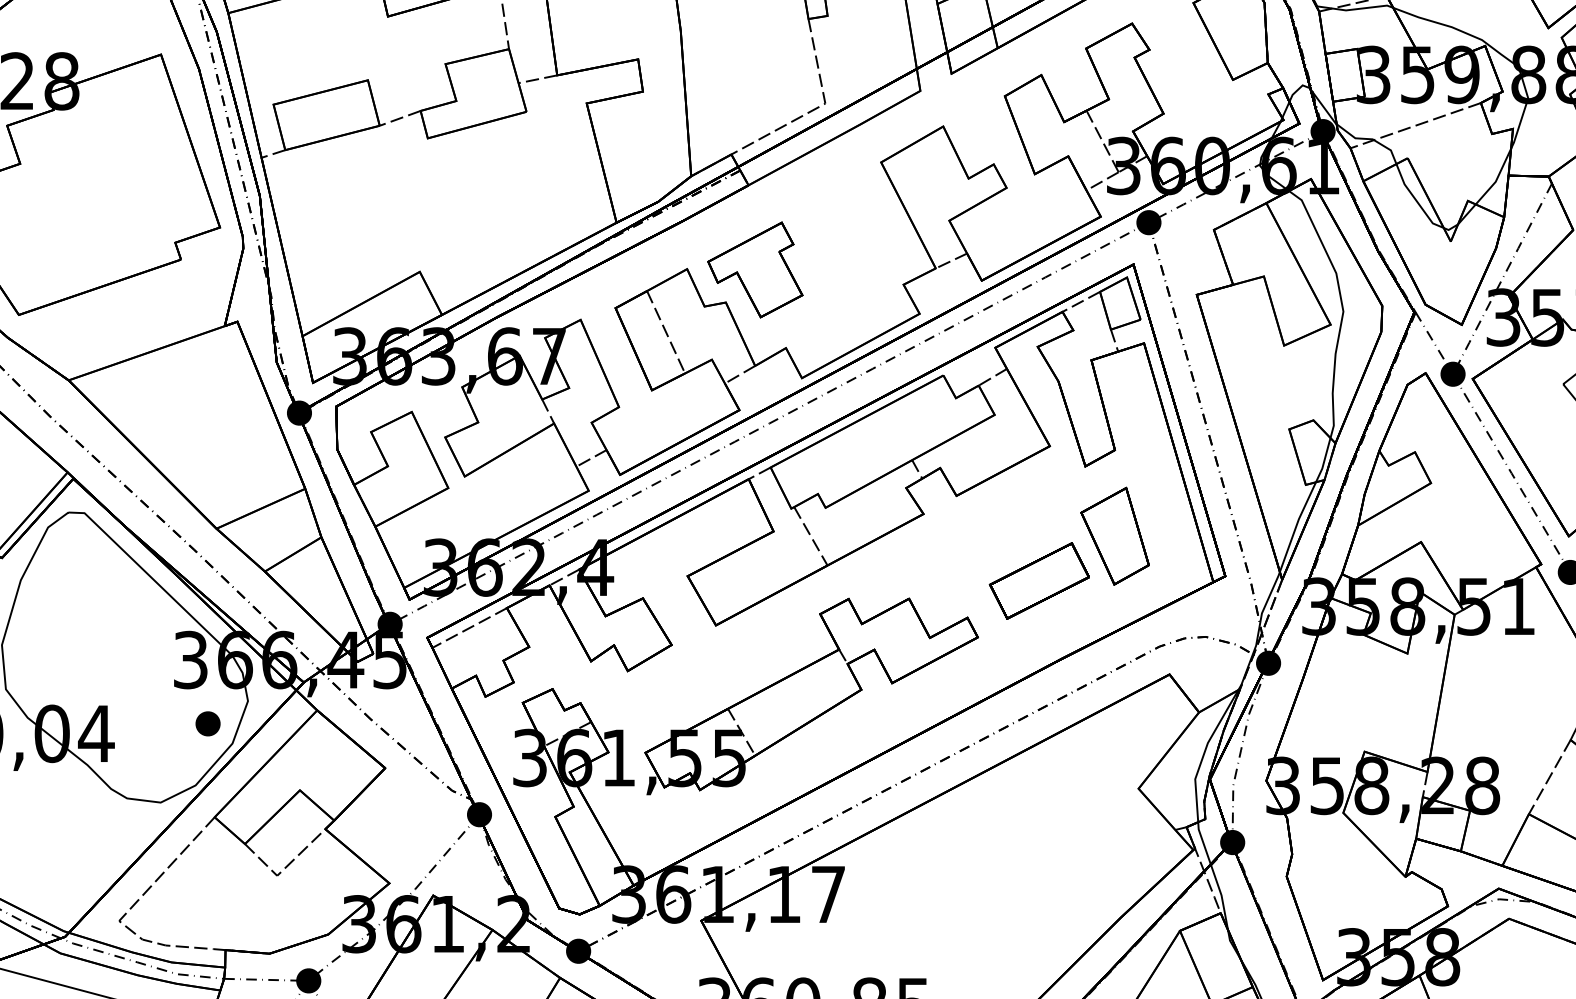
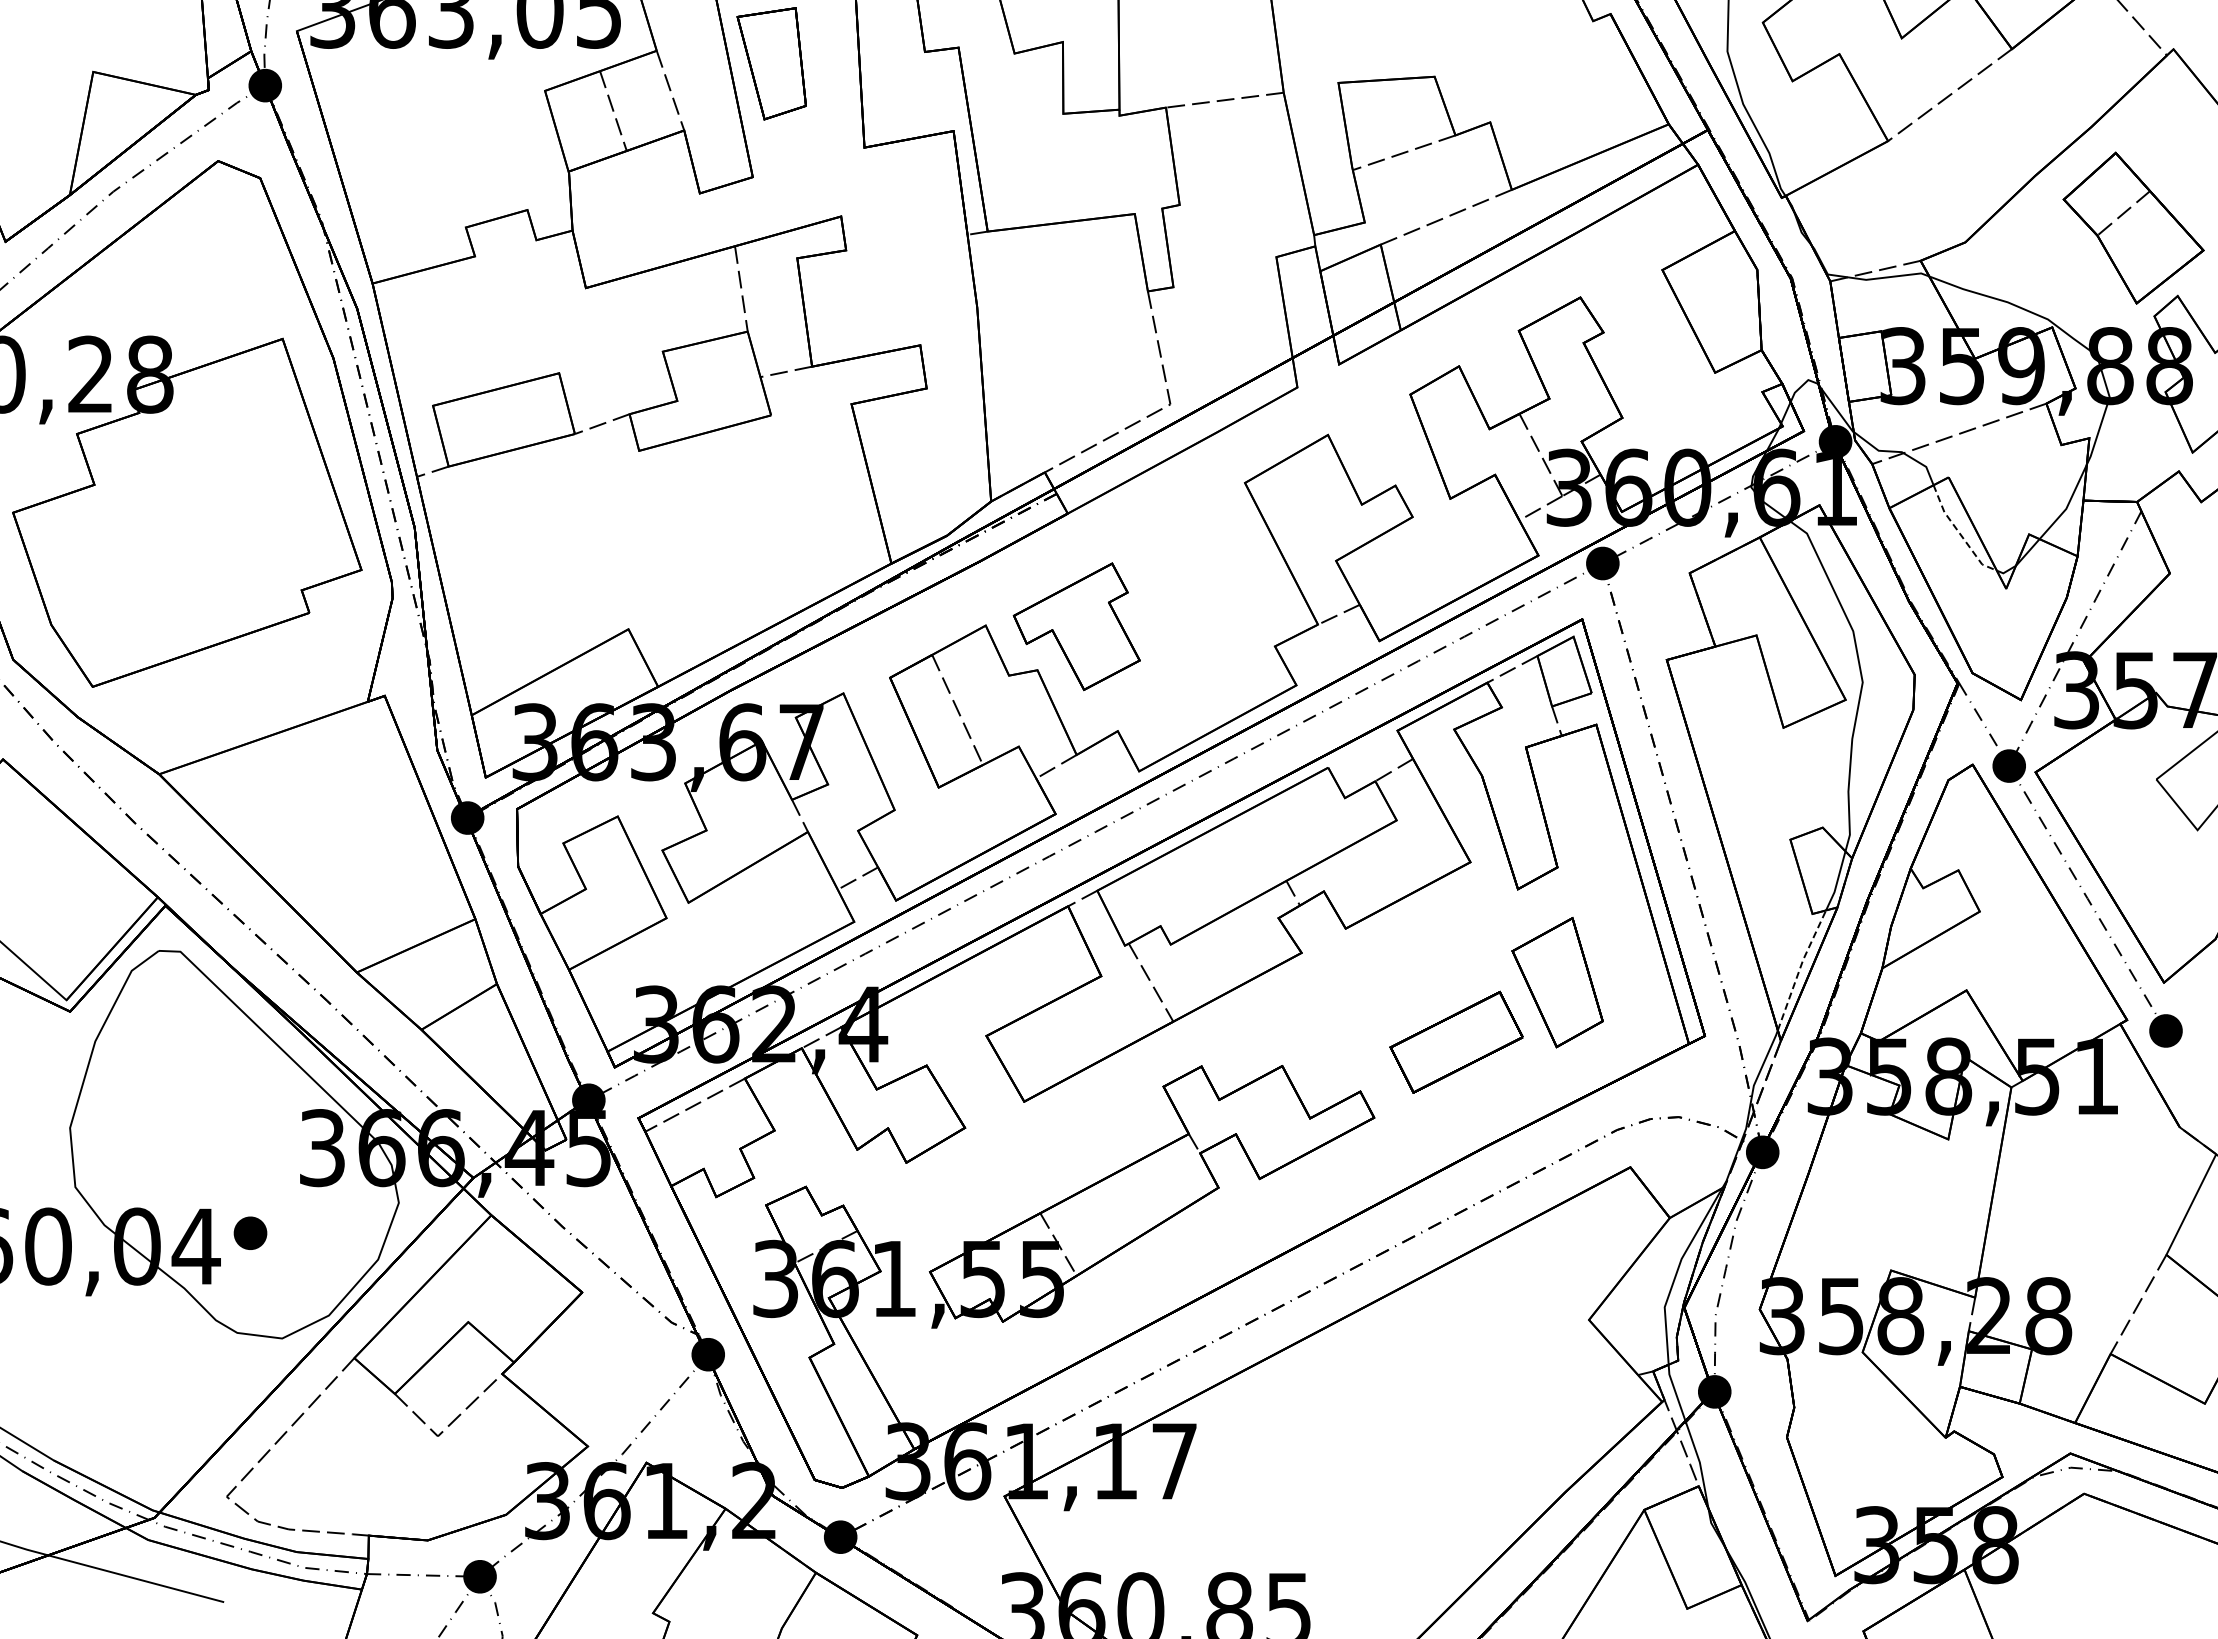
line: (1415, 200) -> (1959, 533), solid -> dashed
line: (1296, 525) -> (1800, 968), solid -> dashed
part: (208, 723) -> (250, 1232), moved

